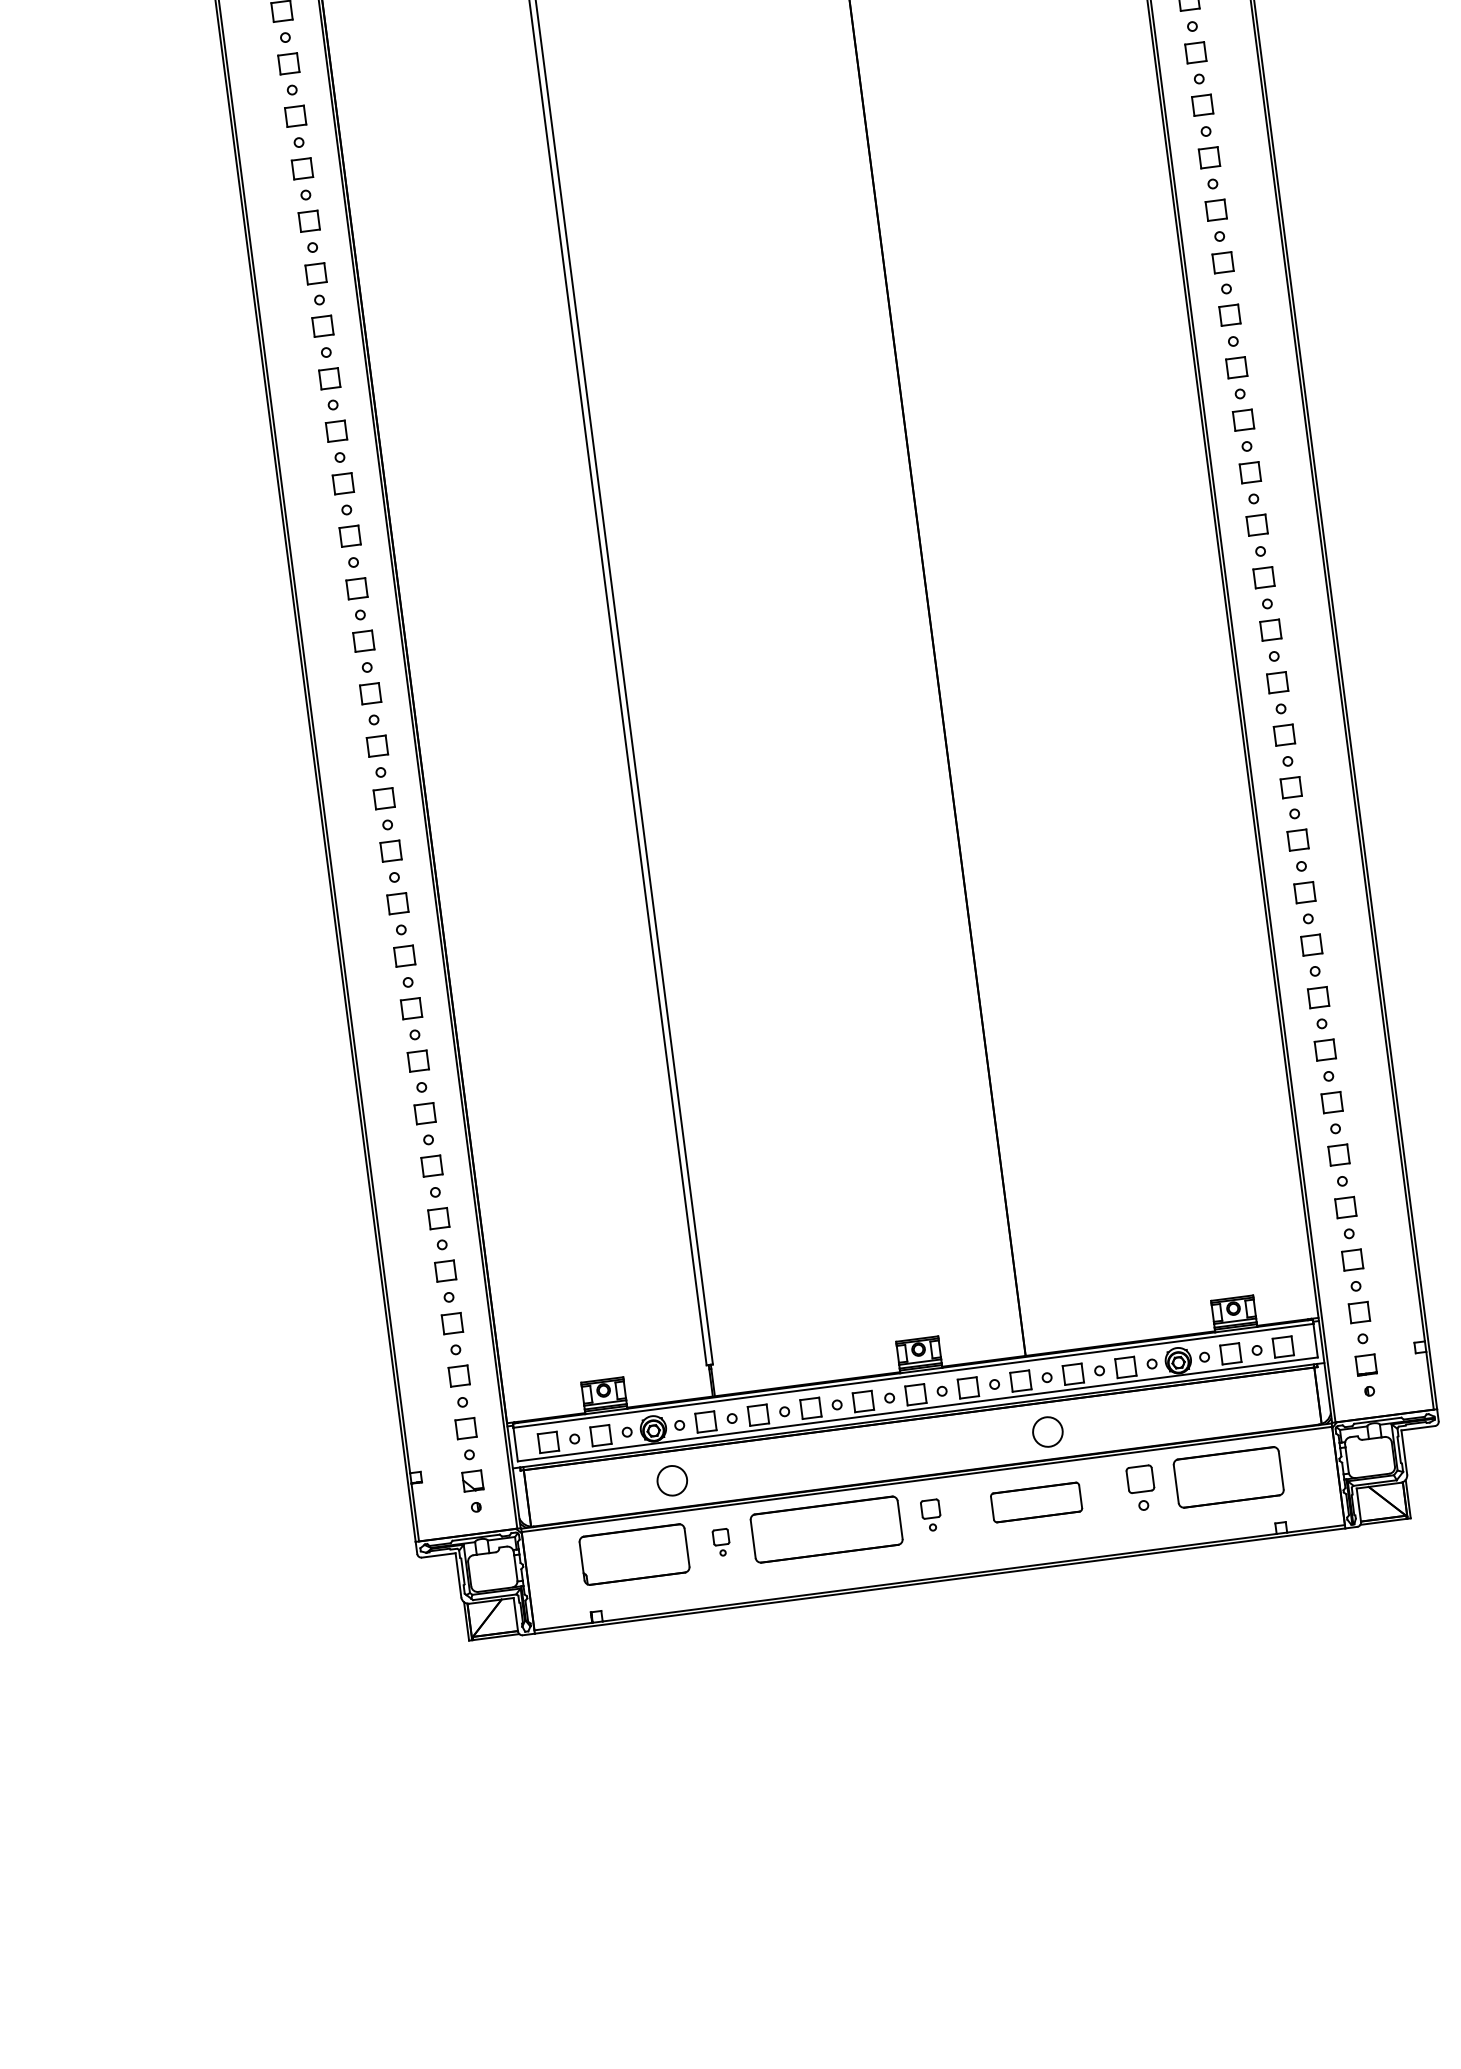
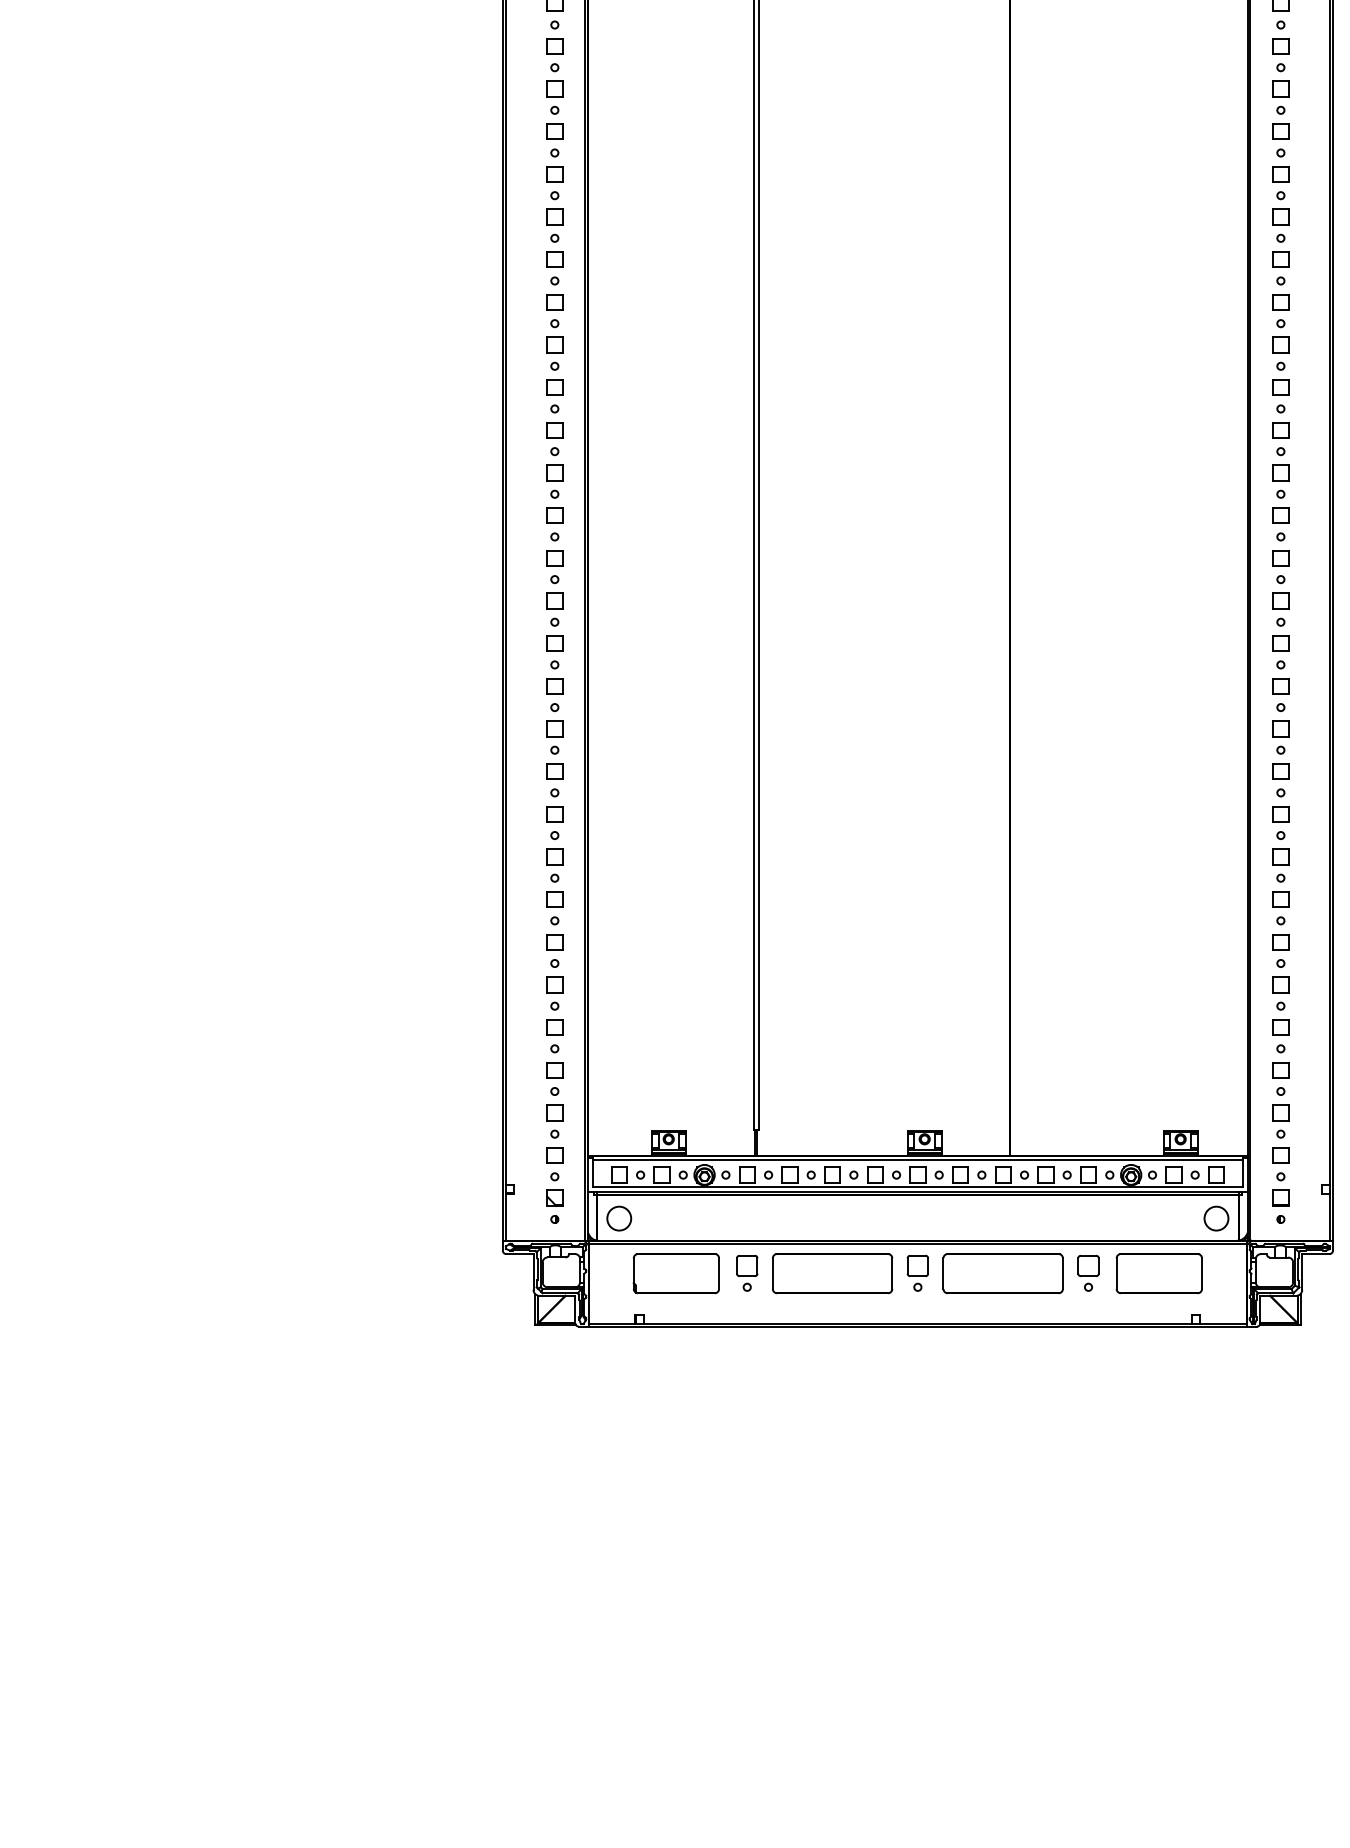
circle: (1047, 1431) -> (1216, 1218), moved
circle: (672, 1480) -> (619, 1218), moved
part: (1035, 1502) -> (1002, 1273), size x1.67
part: (931, 1514) -> (917, 1272), size x1.43
part: (721, 1541) -> (747, 1272), size x1.67

